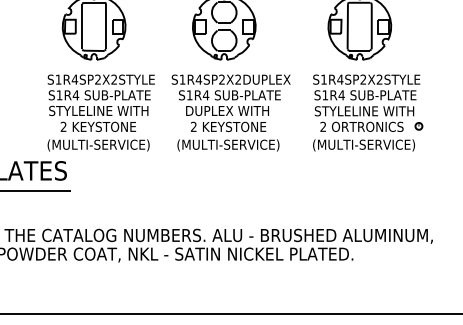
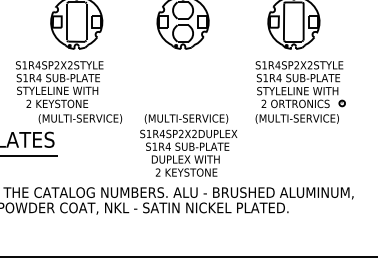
text: (100, 102) -> (59, 83), moved
text: (230, 102) -> (188, 152), moved

